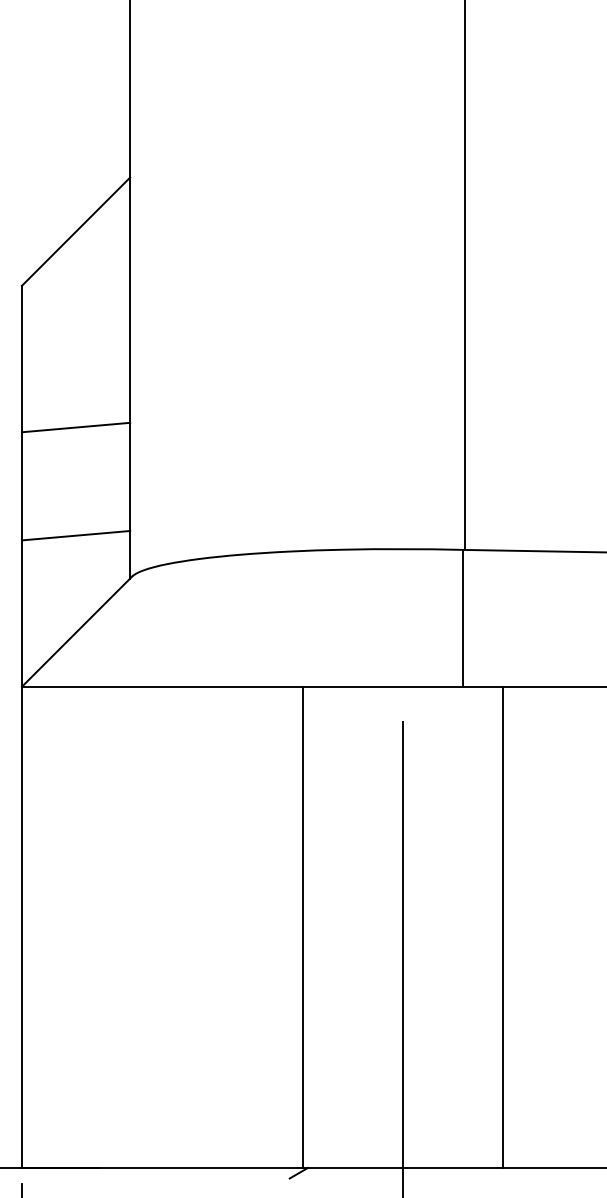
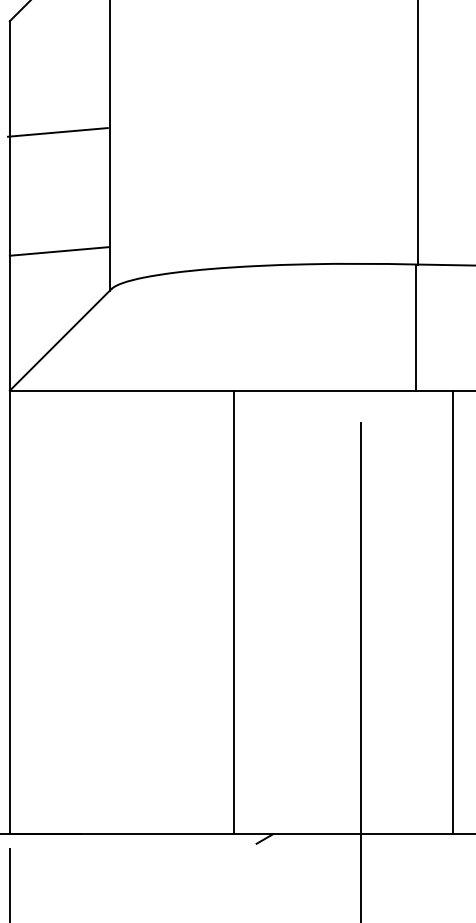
line: (75, 427) -> (57, 132), moved
line: (302, 927) -> (233, 612), moved

